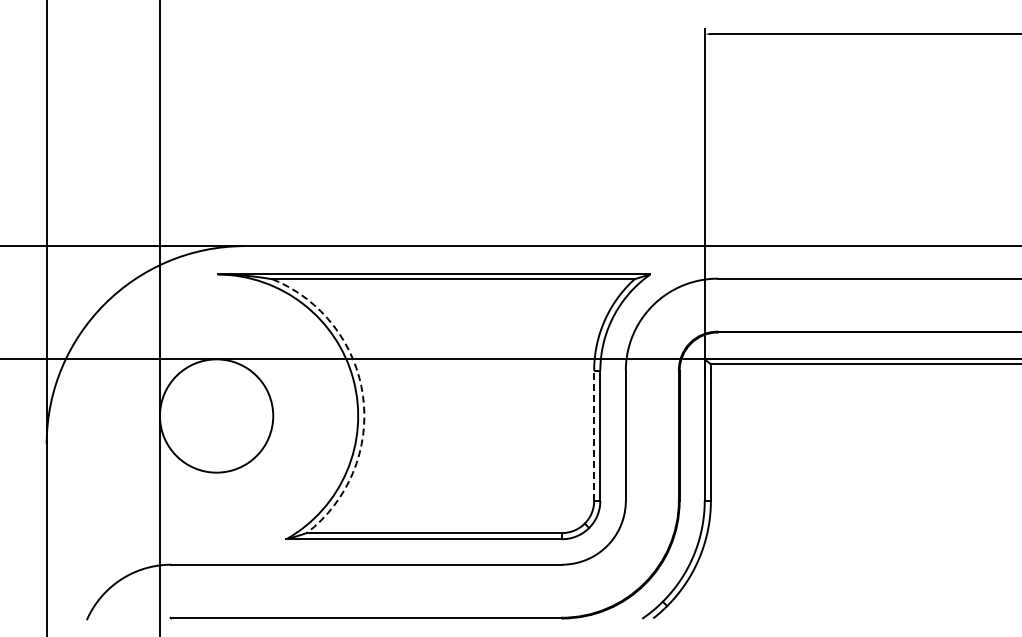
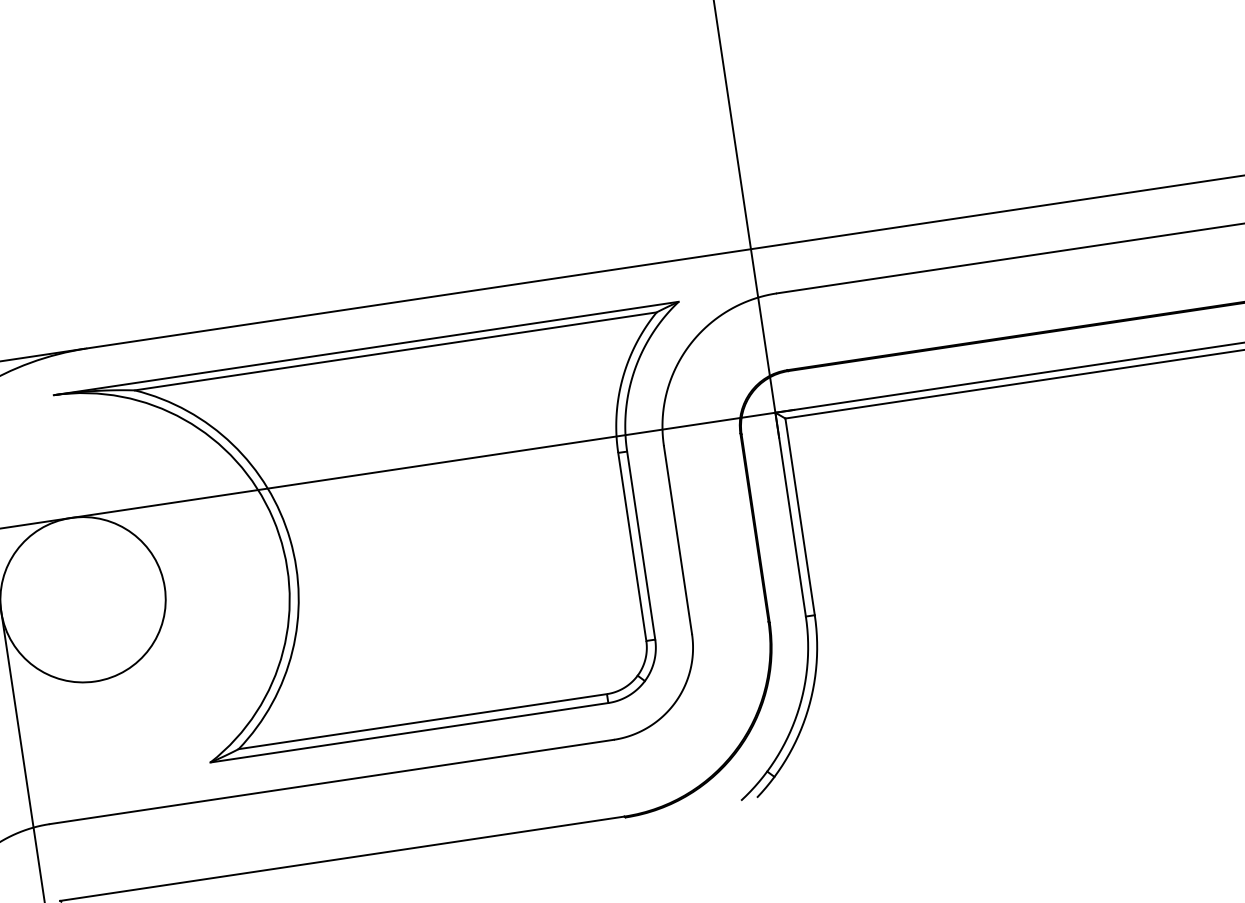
arc: (363, 396) -> (290, 539), dashed -> solid
line: (594, 435) -> (632, 546), dashed -> solid

